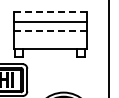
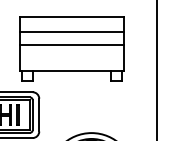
line: (49, 11) -> (71, 16), dashed -> solid
line: (50, 31) -> (72, 45), dashed -> solid

